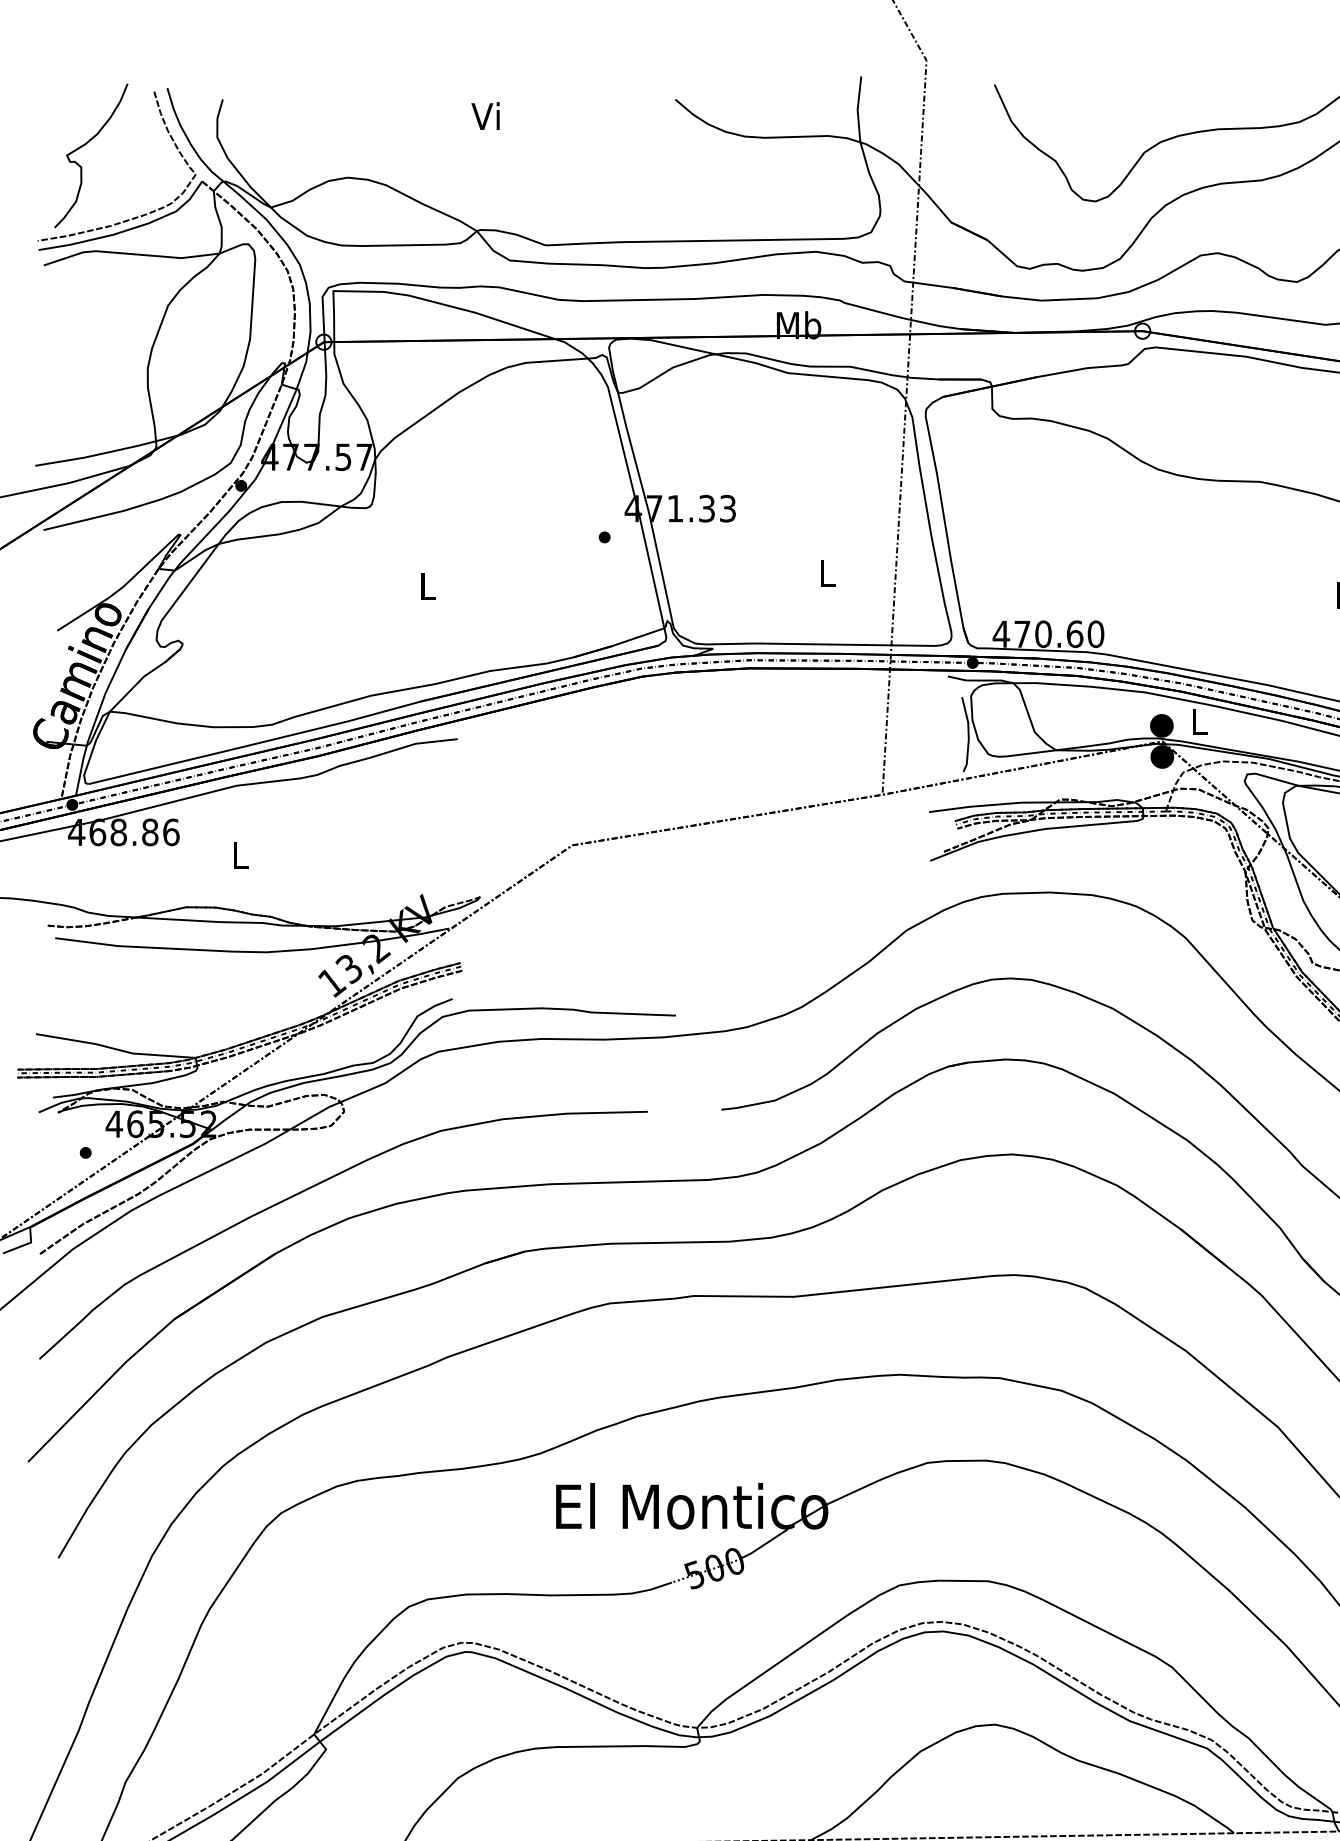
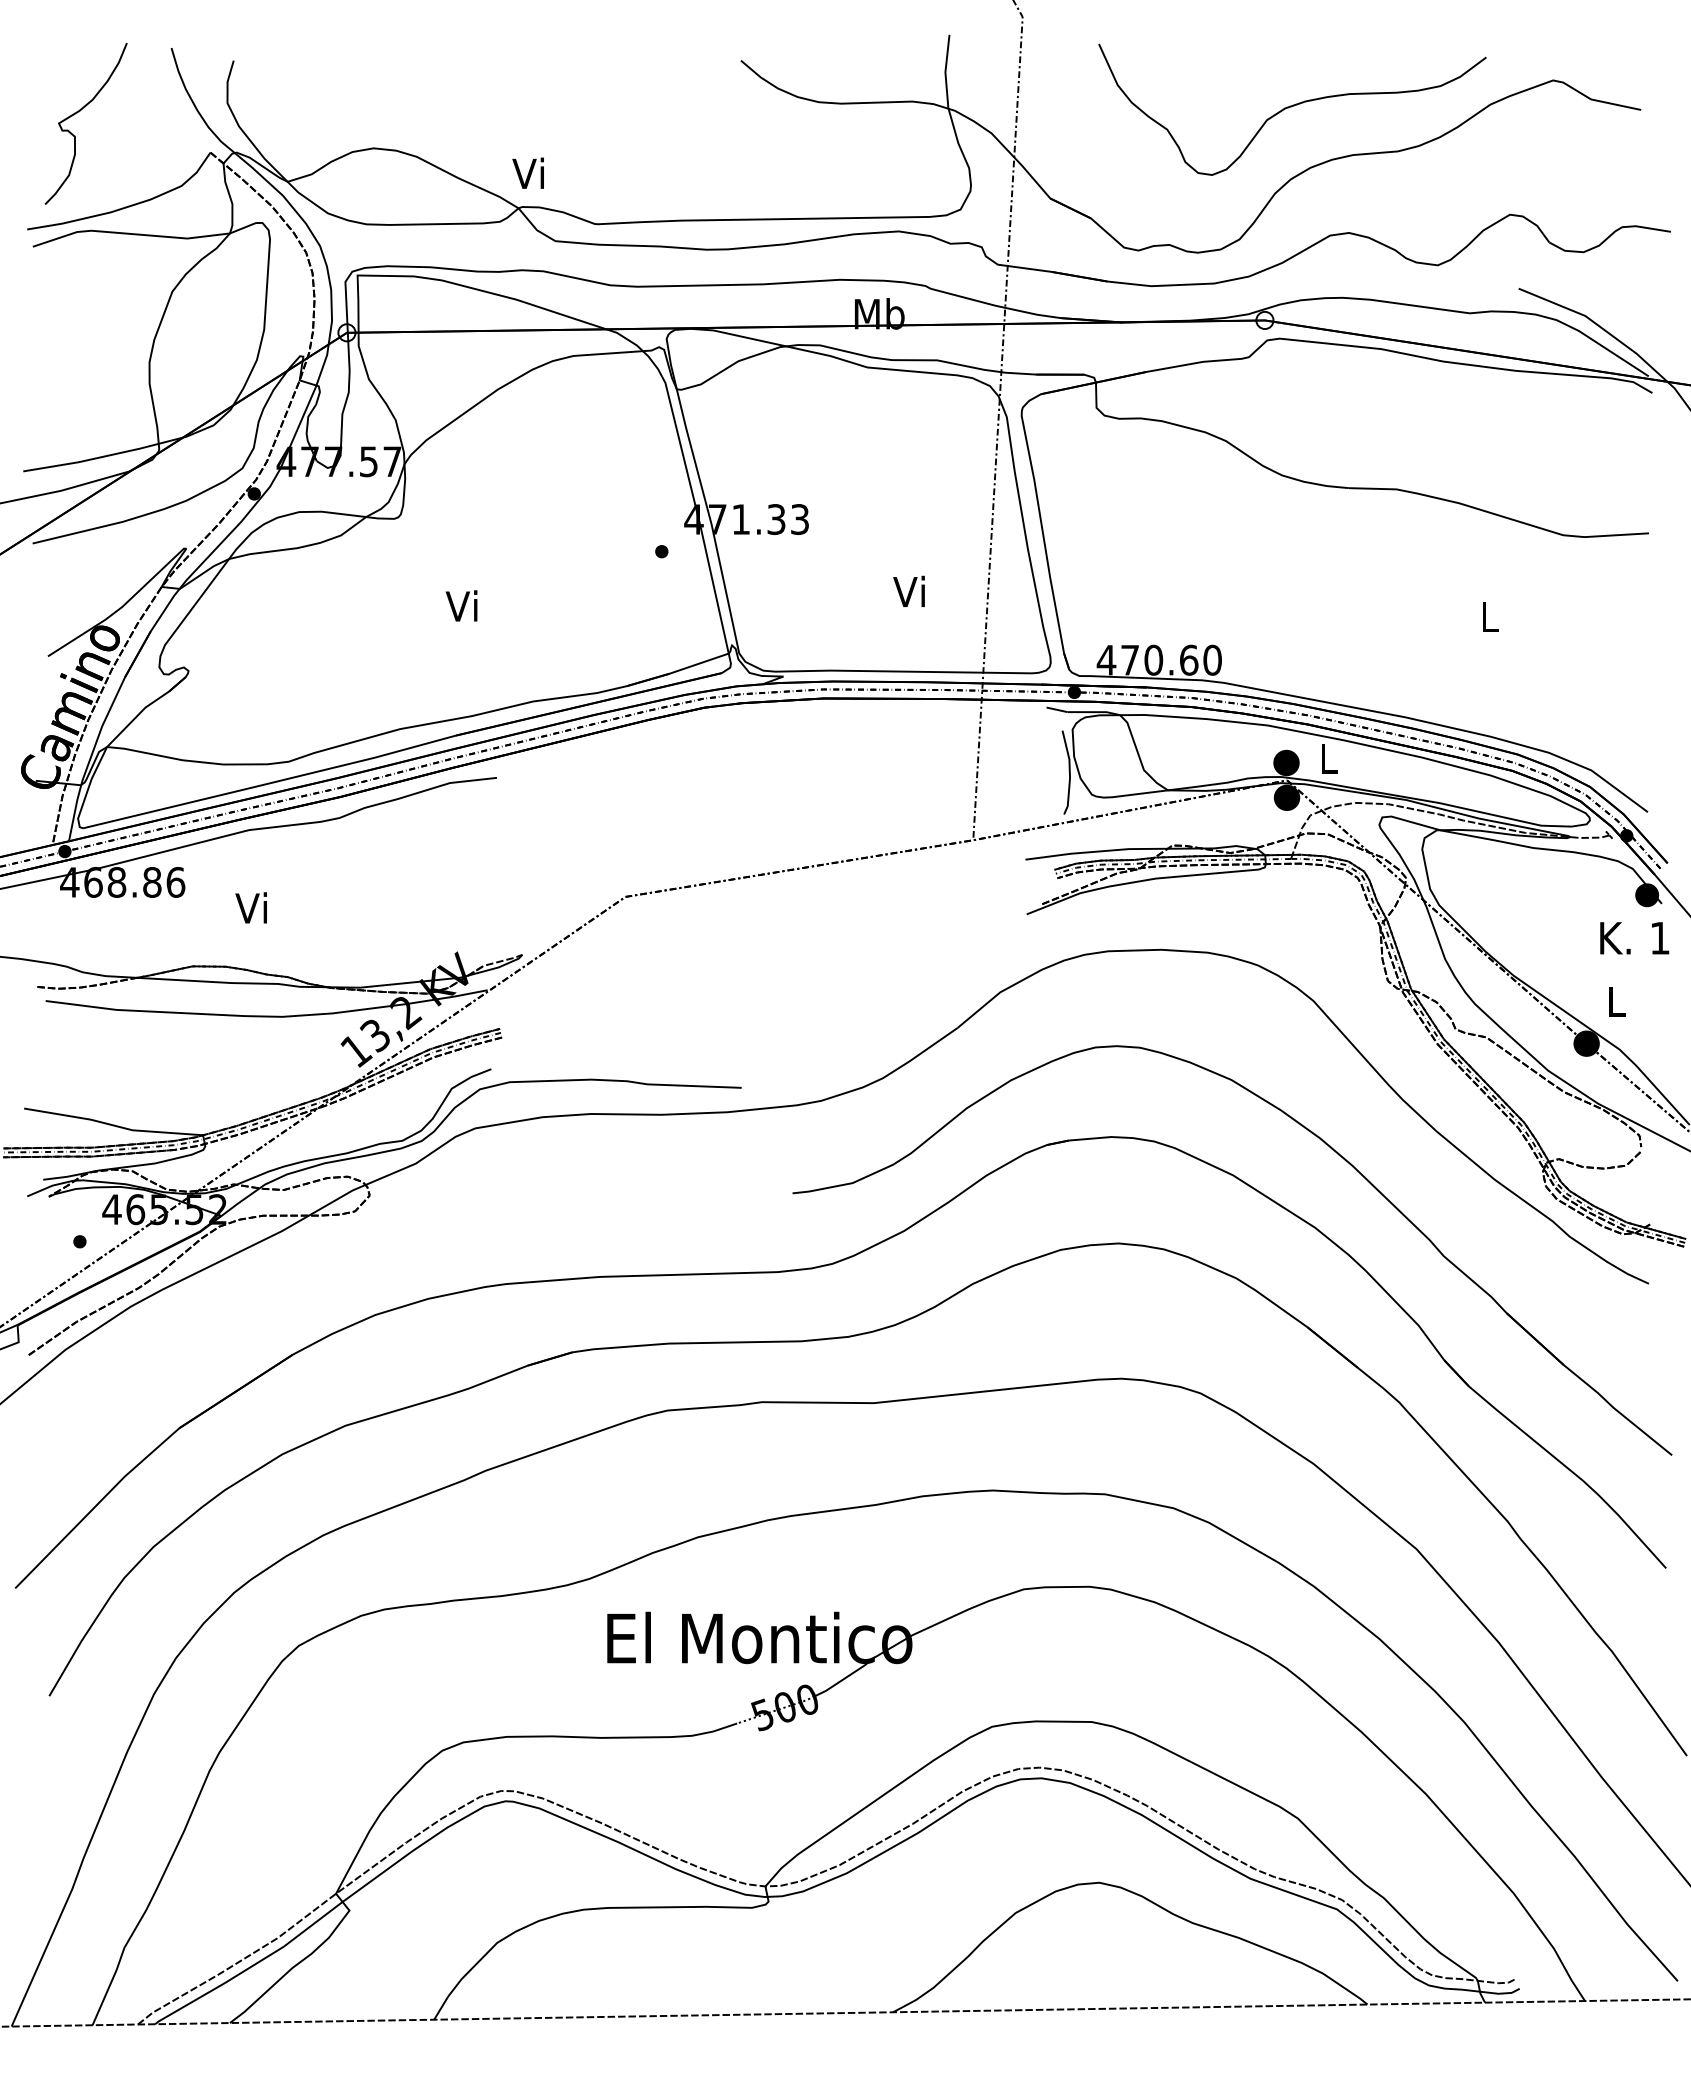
text: (484, 115) -> (527, 172), moved
curve: (132, 217) -> (132, 193), removed
text: (824, 572) -> (908, 591), L -> Vi
text: (426, 585) -> (461, 605), L -> Vi
text: (237, 854) -> (250, 907), L -> Vi
curve: (319, 1184) -> (341, 1277), removed

